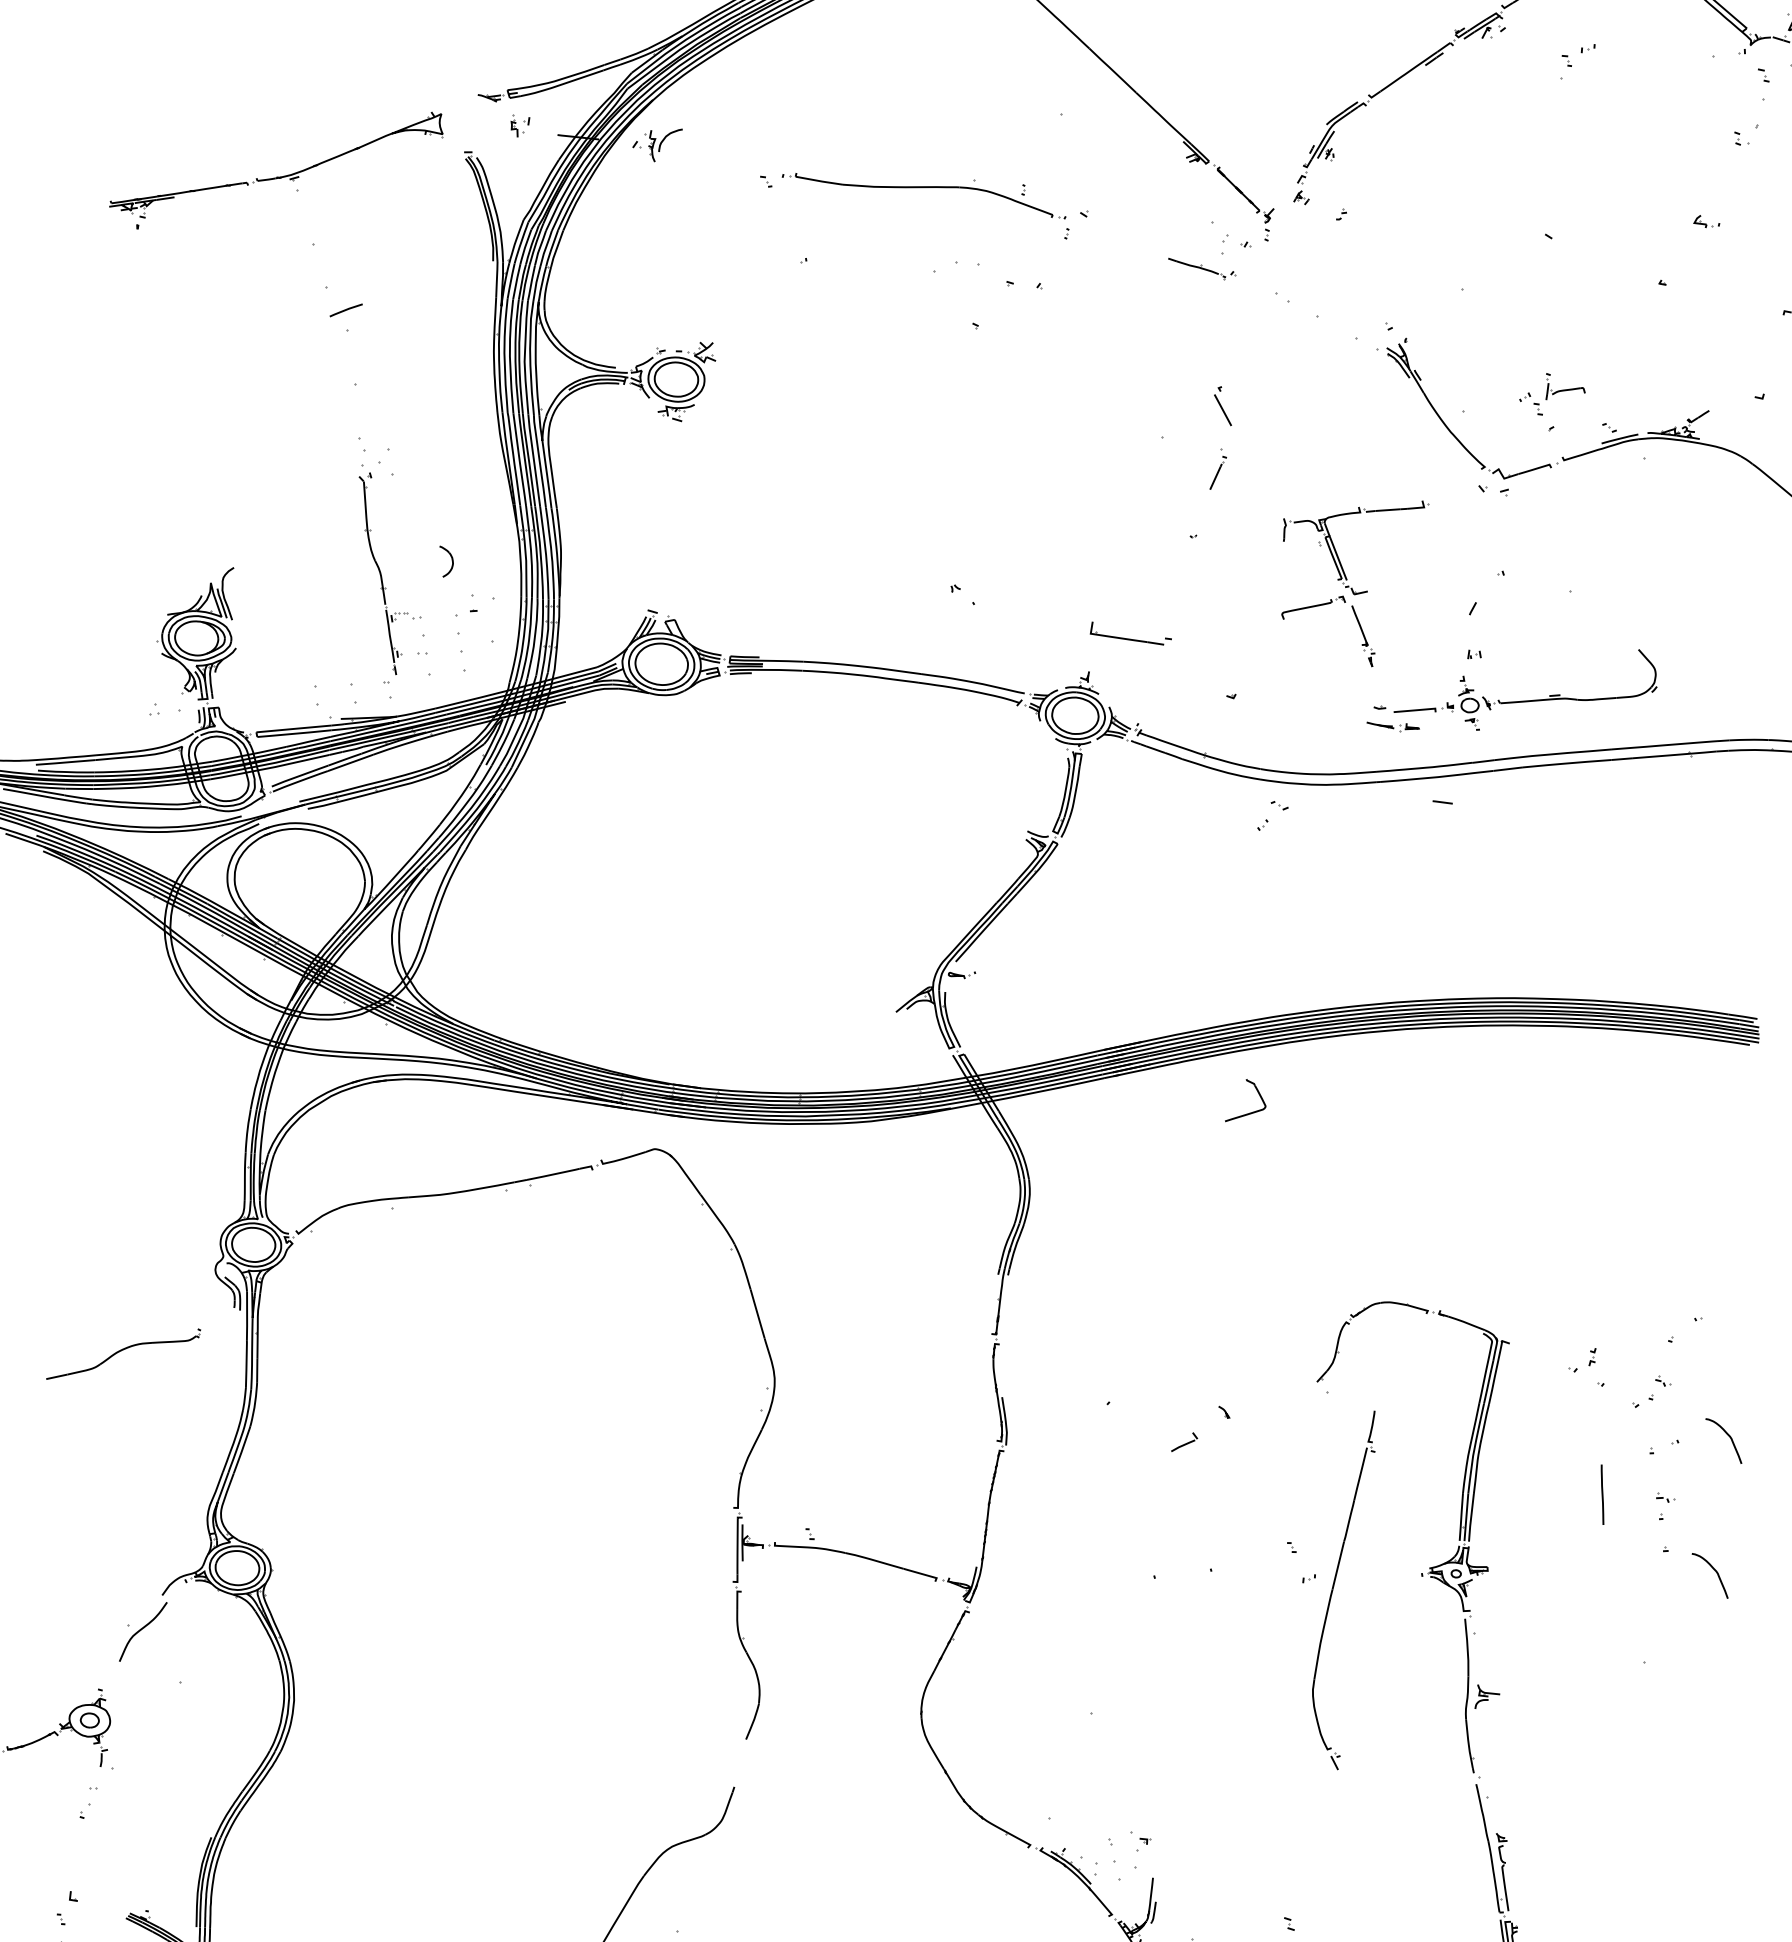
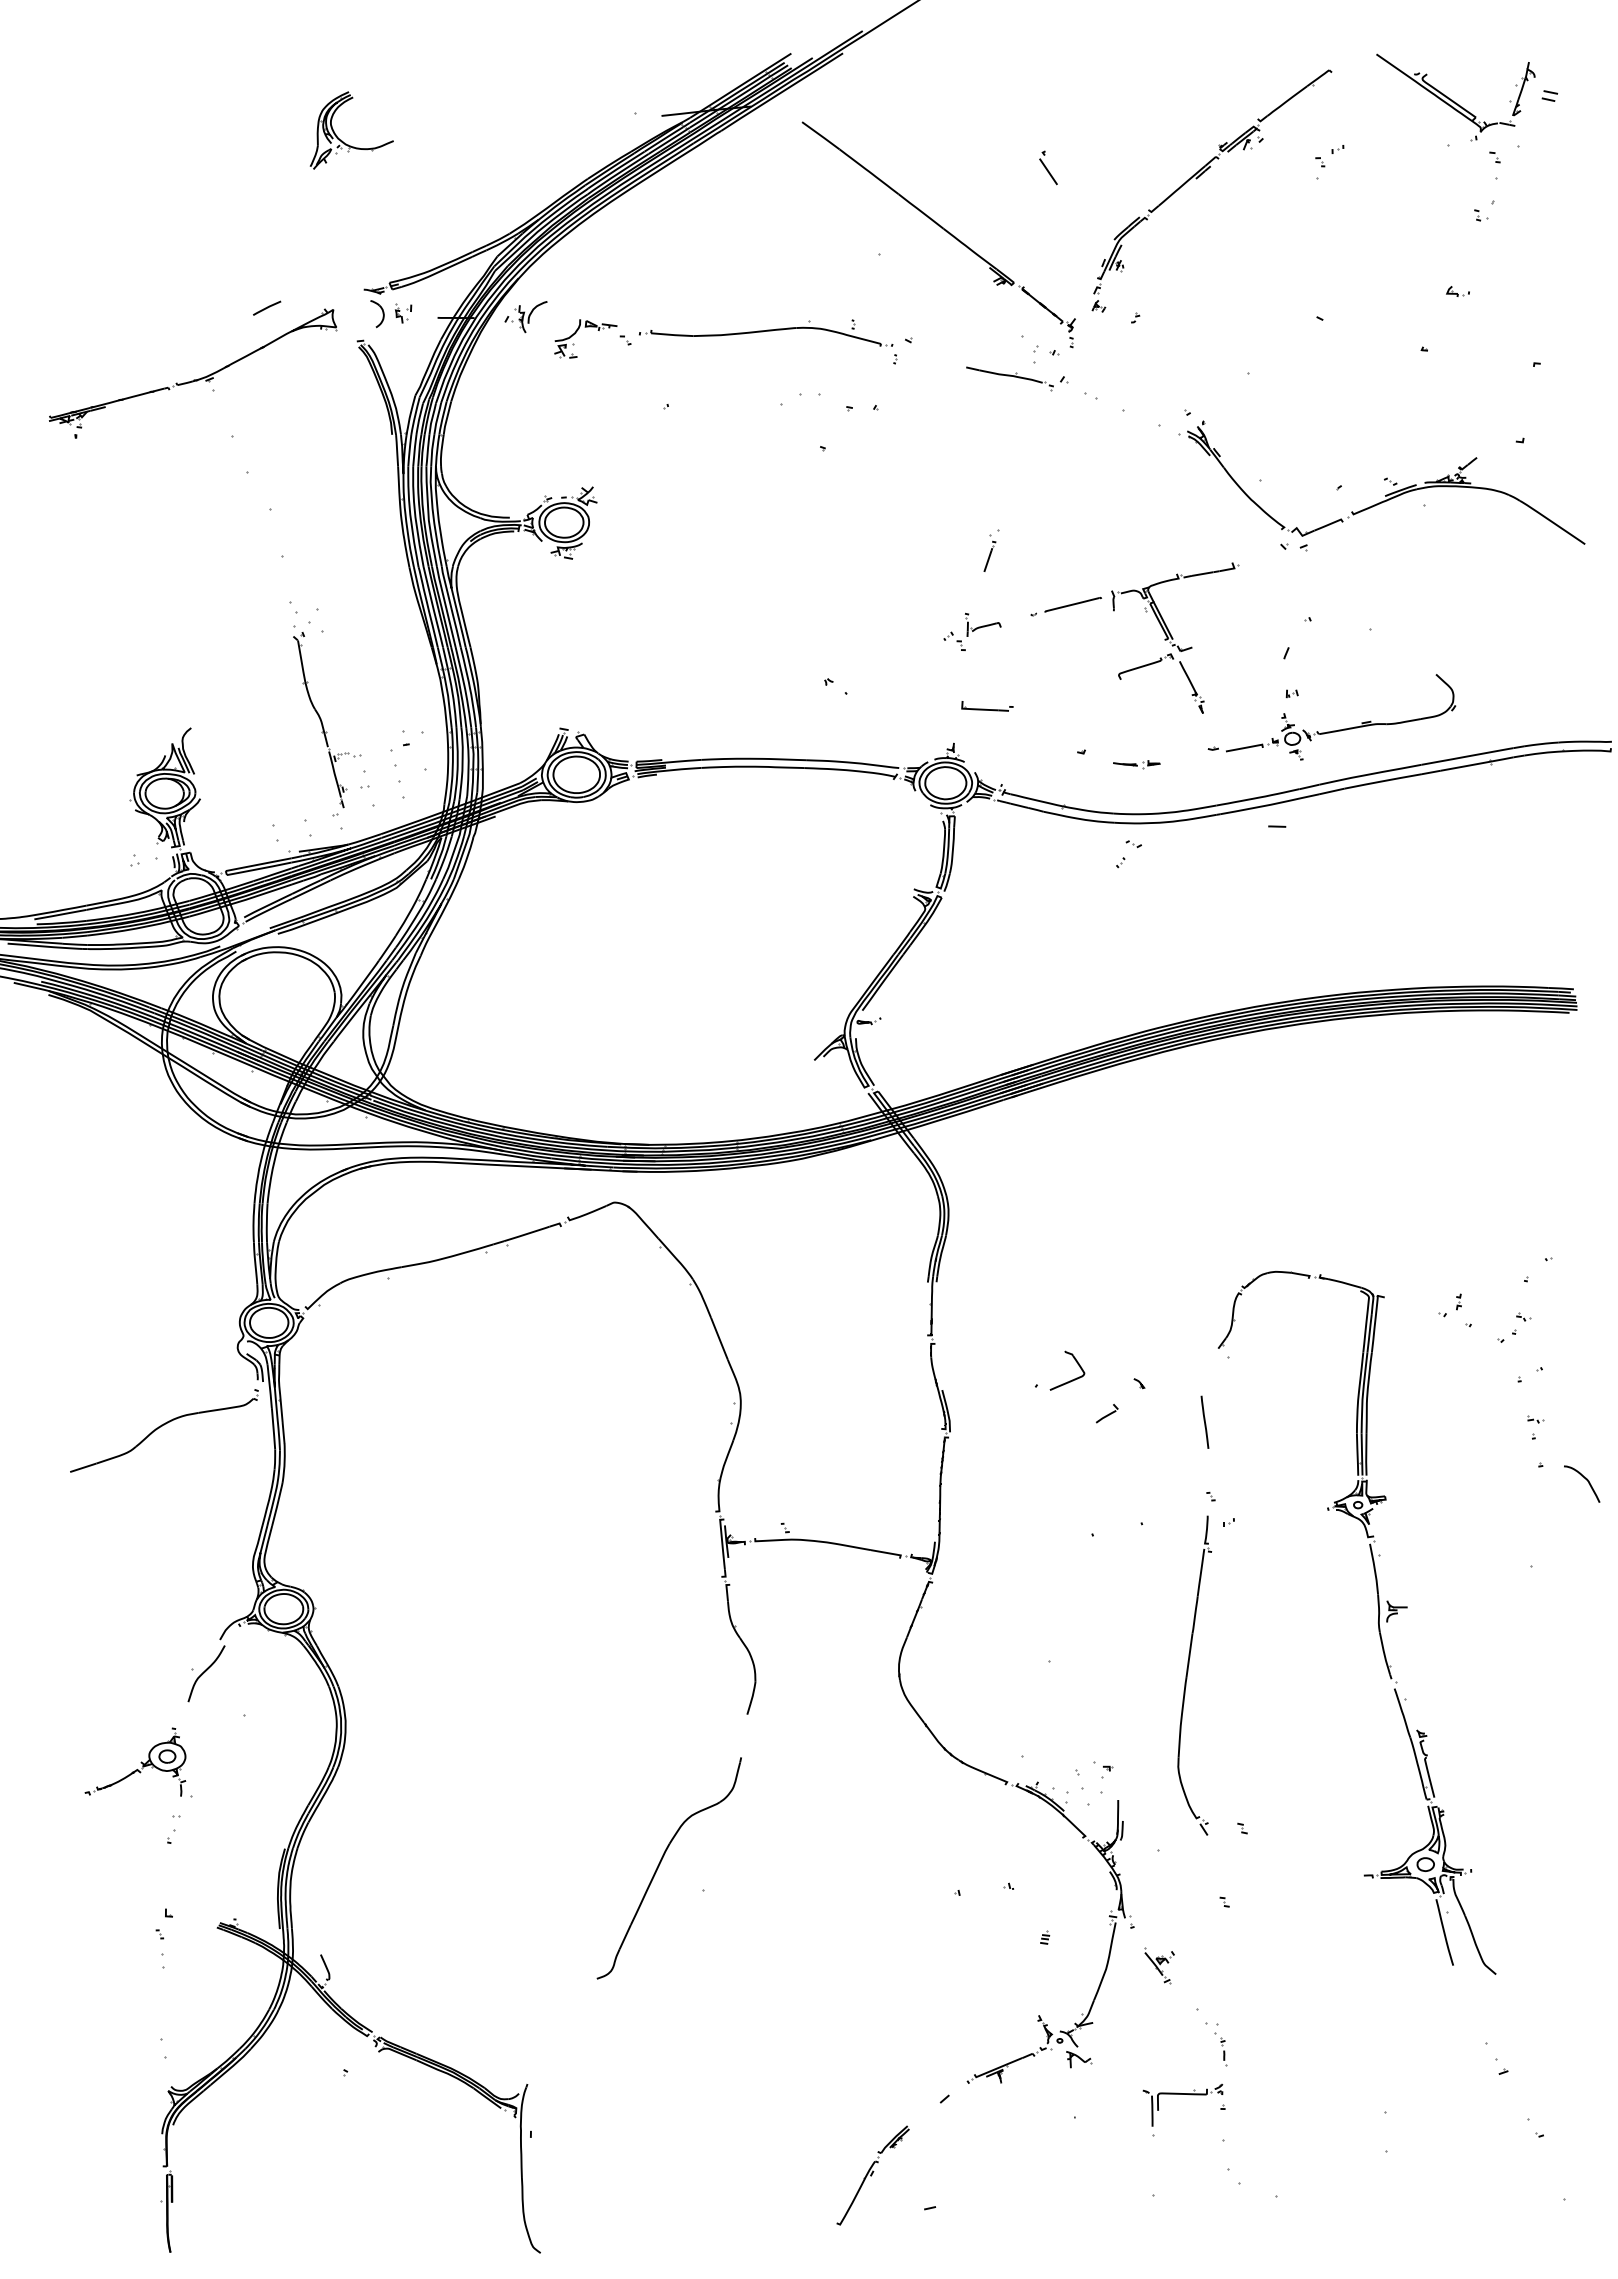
part: (711, 168) -> (576, 333), added
part: (1202, 269) -> (1017, 378), size x1.67
line: (346, 309) -> (267, 307), moved
part: (1552, 394) -> (972, 631), moved
part: (1223, 405) -> (1048, 167), moved
part: (1218, 468) -> (989, 552), moved
line: (1238, 529) -> (1072, 604), added
part: (445, 562) -> (377, 314), moved
part: (1130, 634) -> (987, 706), size x0.71
part: (1392, 726) -> (1136, 764), moved
part: (1248, 1112) -> (1069, 1380), moved
part: (123, 1353) -> (164, 1430), size x1.43
curve: (1728, 1436) -> (1585, 1359), removed
line: (1602, 1493) -> (1204, 1421), moved
part: (1335, 1584) -> (1188, 1672), moved

